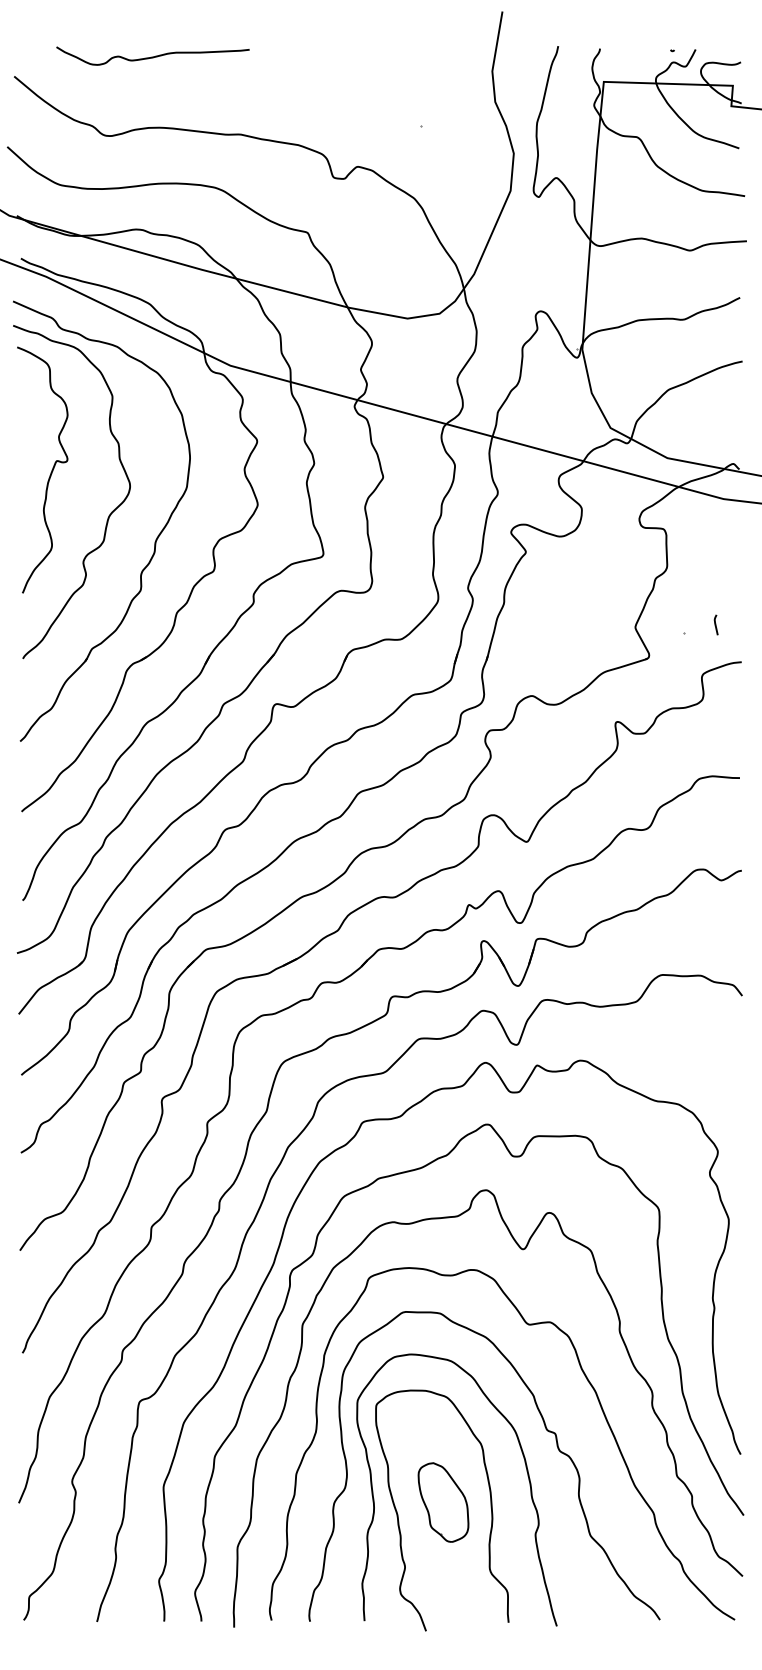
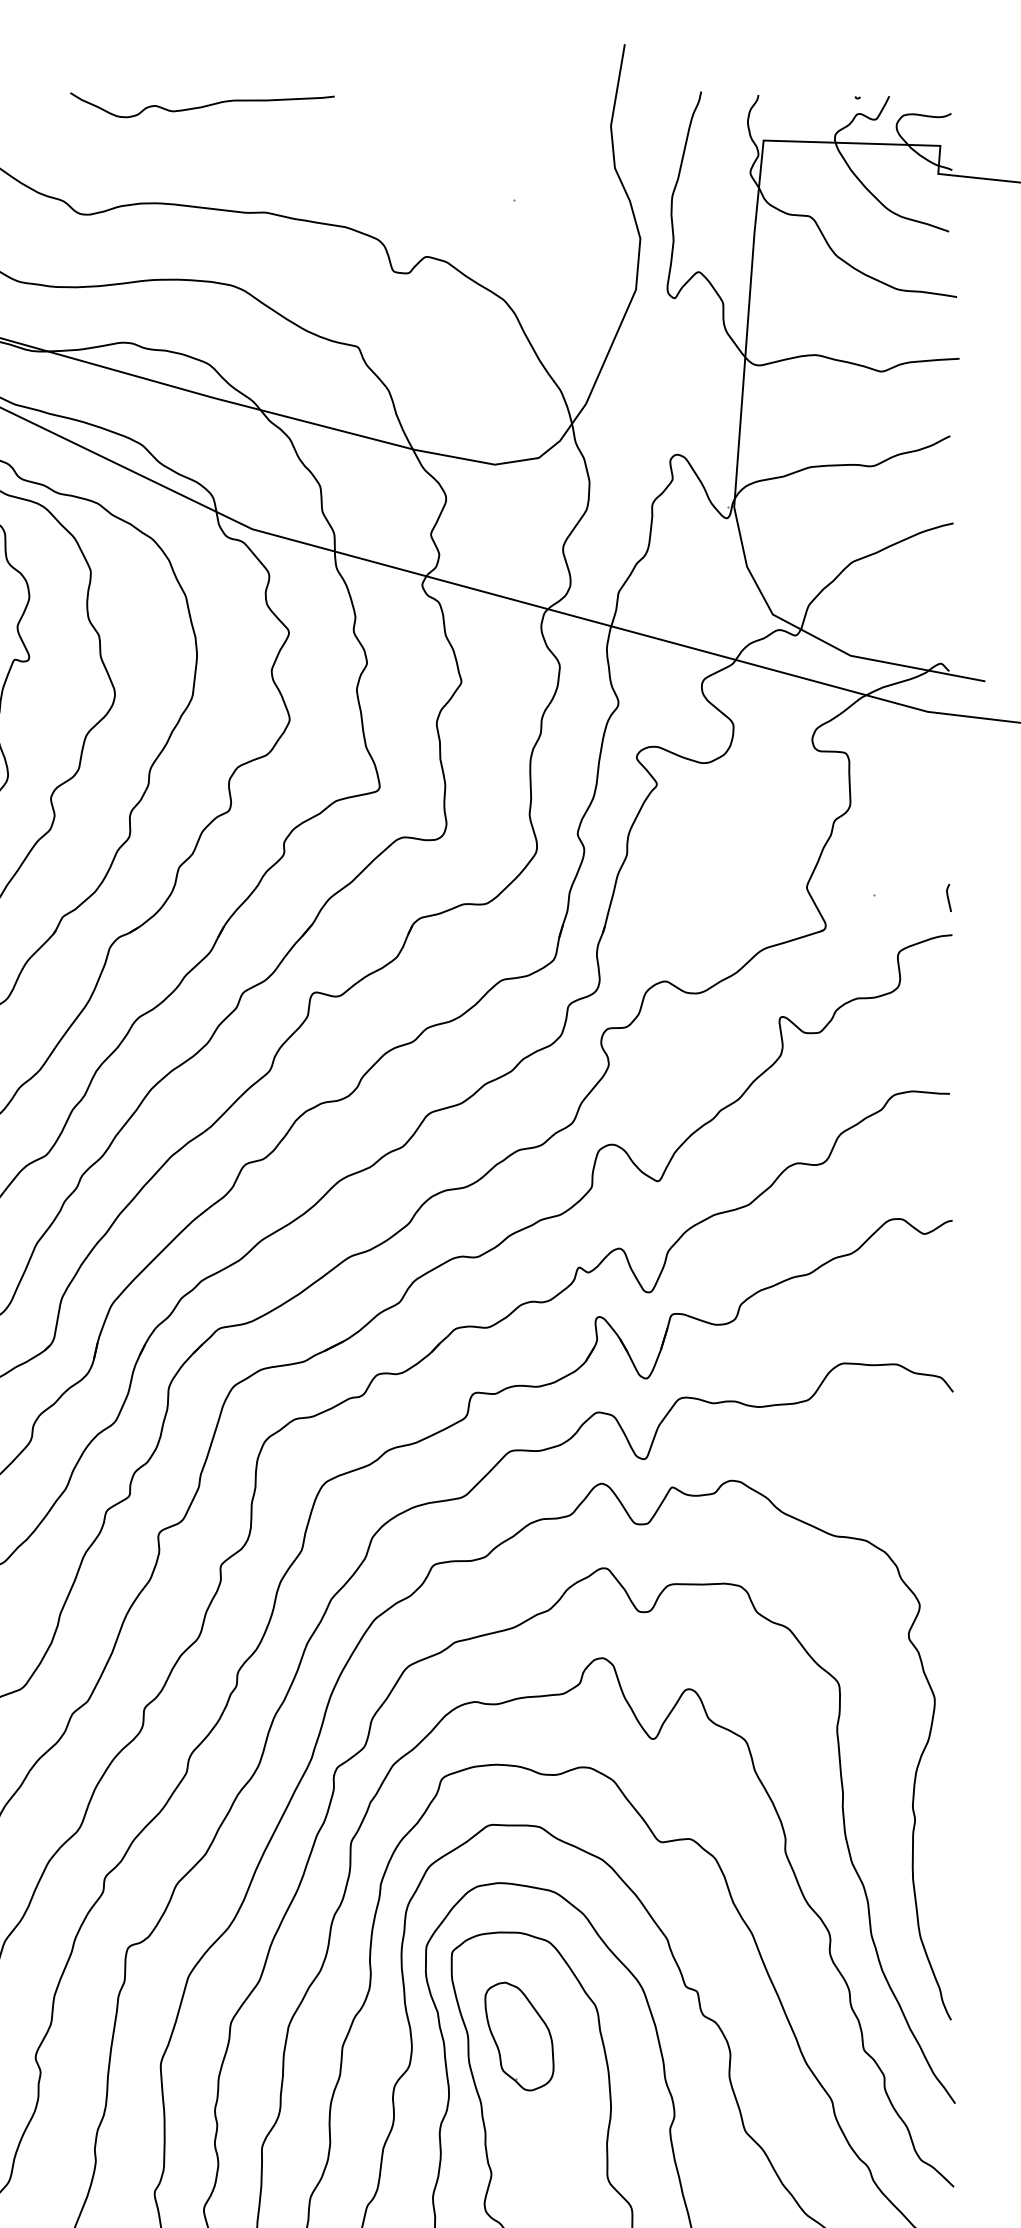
curve: (152, 56) -> (201, 105), moved
curve: (715, 624) -> (948, 897), moved
part: (443, 1502) -> (519, 2036), moved

